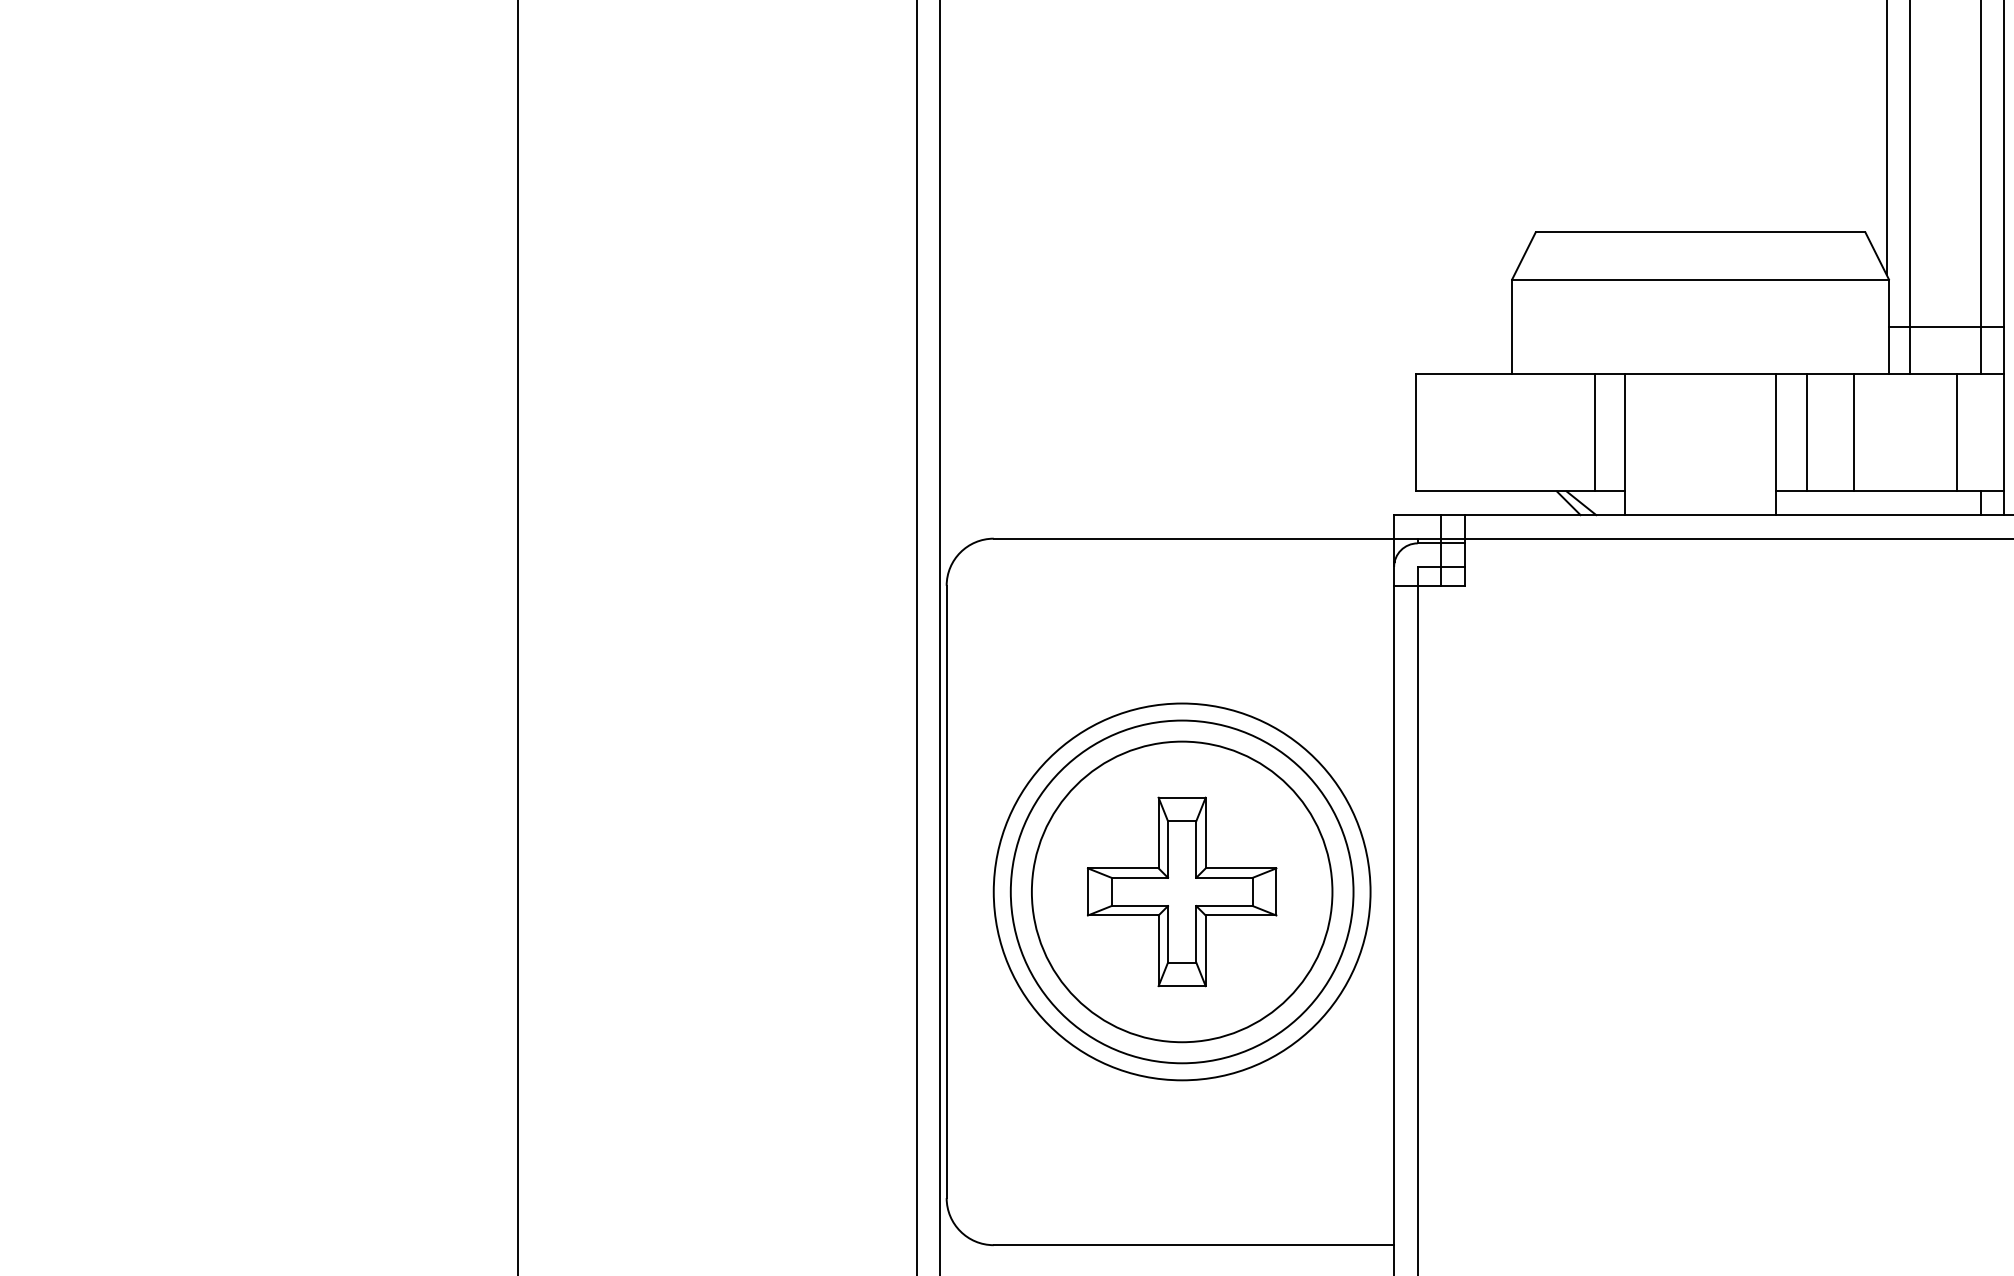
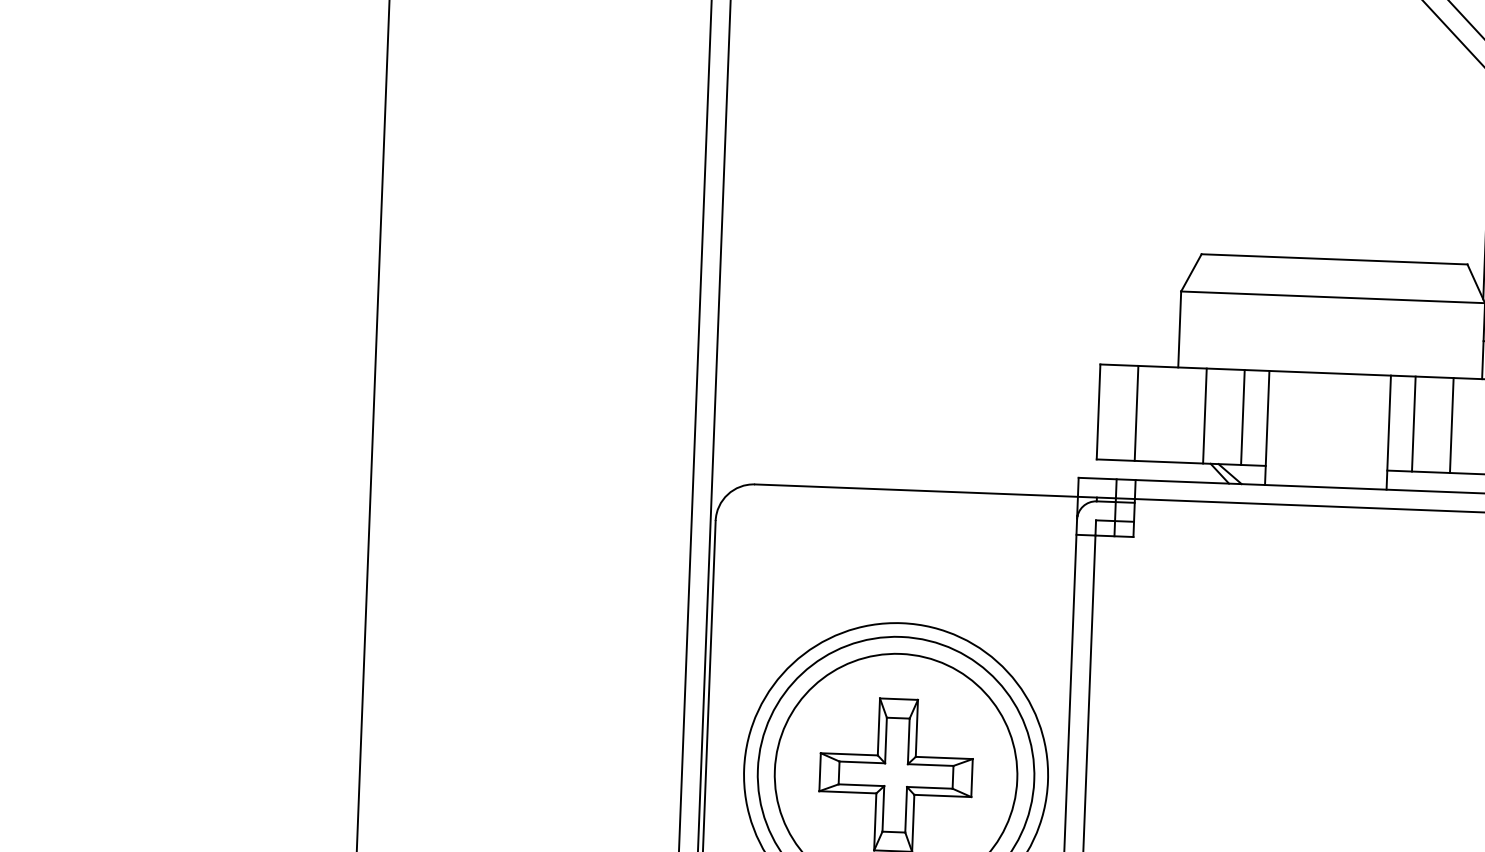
line: (1462, 432) -> (1136, 413), added
line: (1547, 432) -> (1204, 415), added

